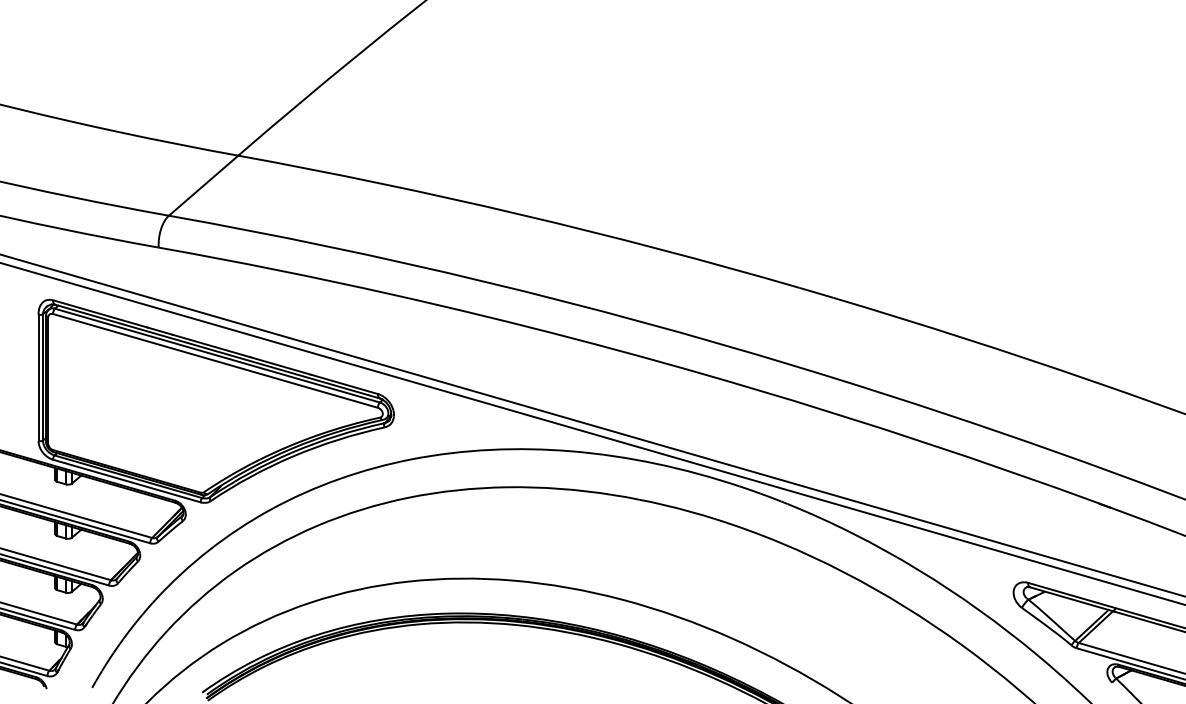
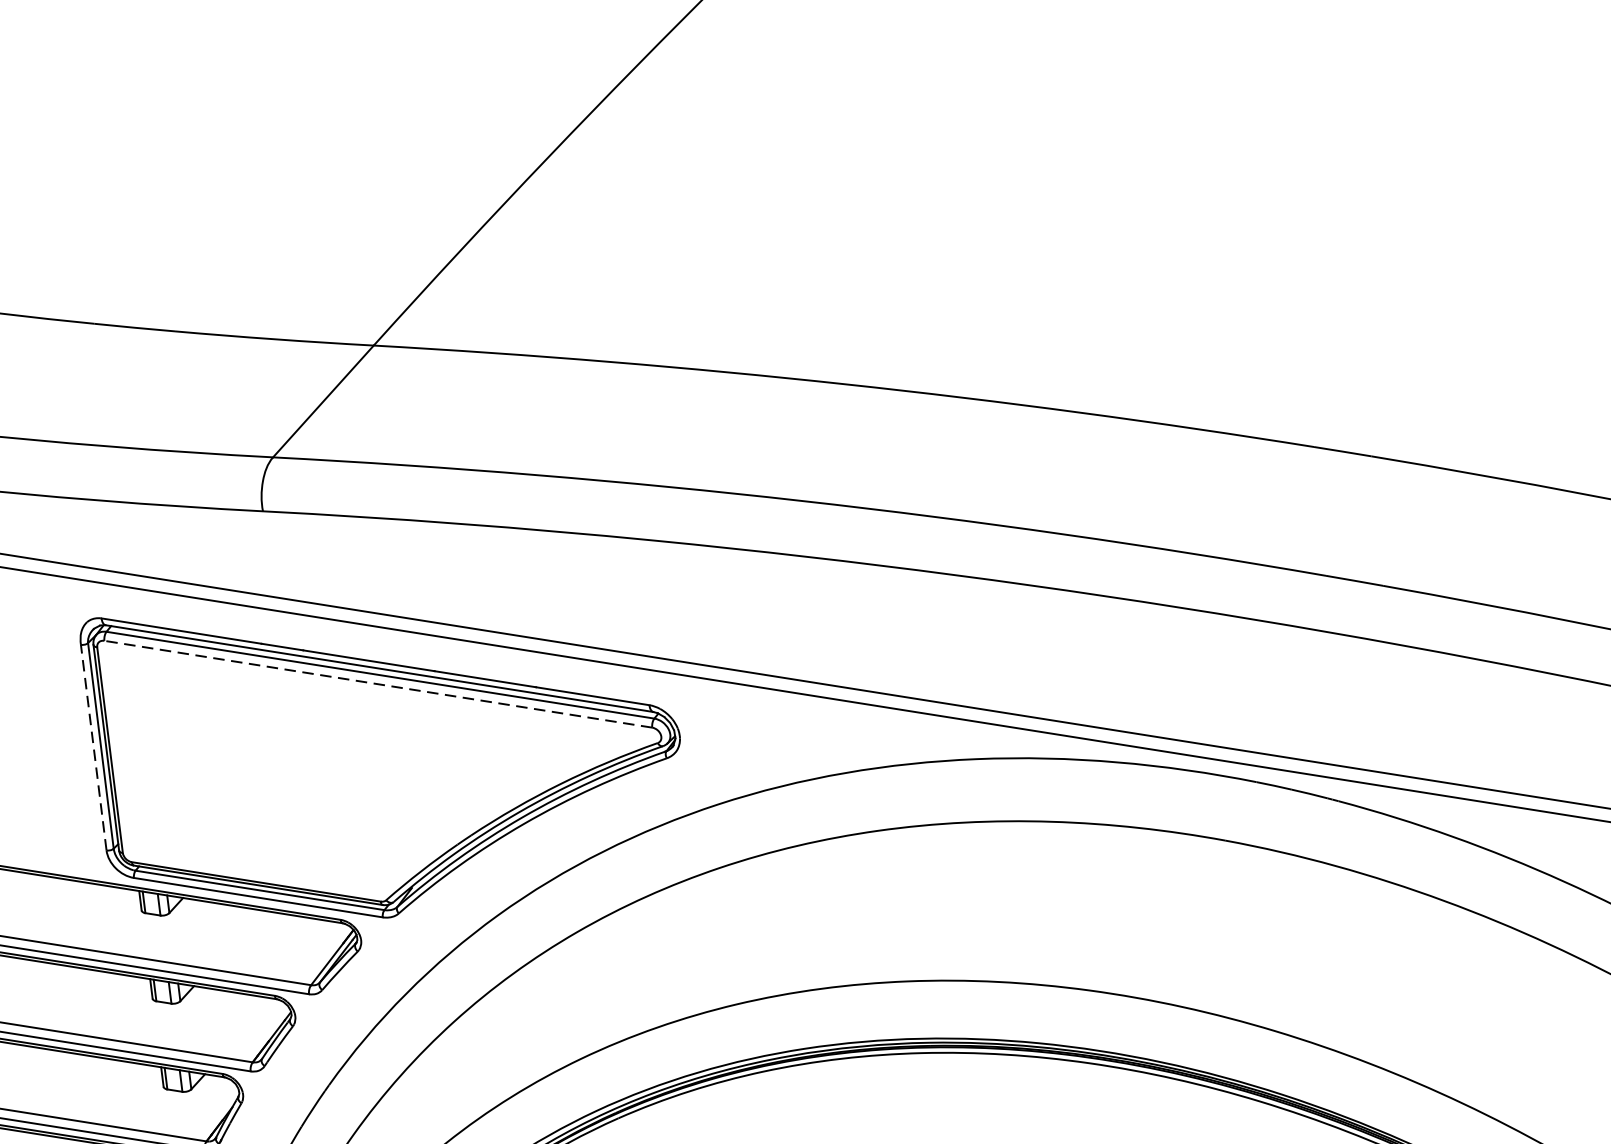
line: (215, 360) -> (378, 683), solid -> dashed
line: (38, 377) -> (93, 747), solid -> dashed

